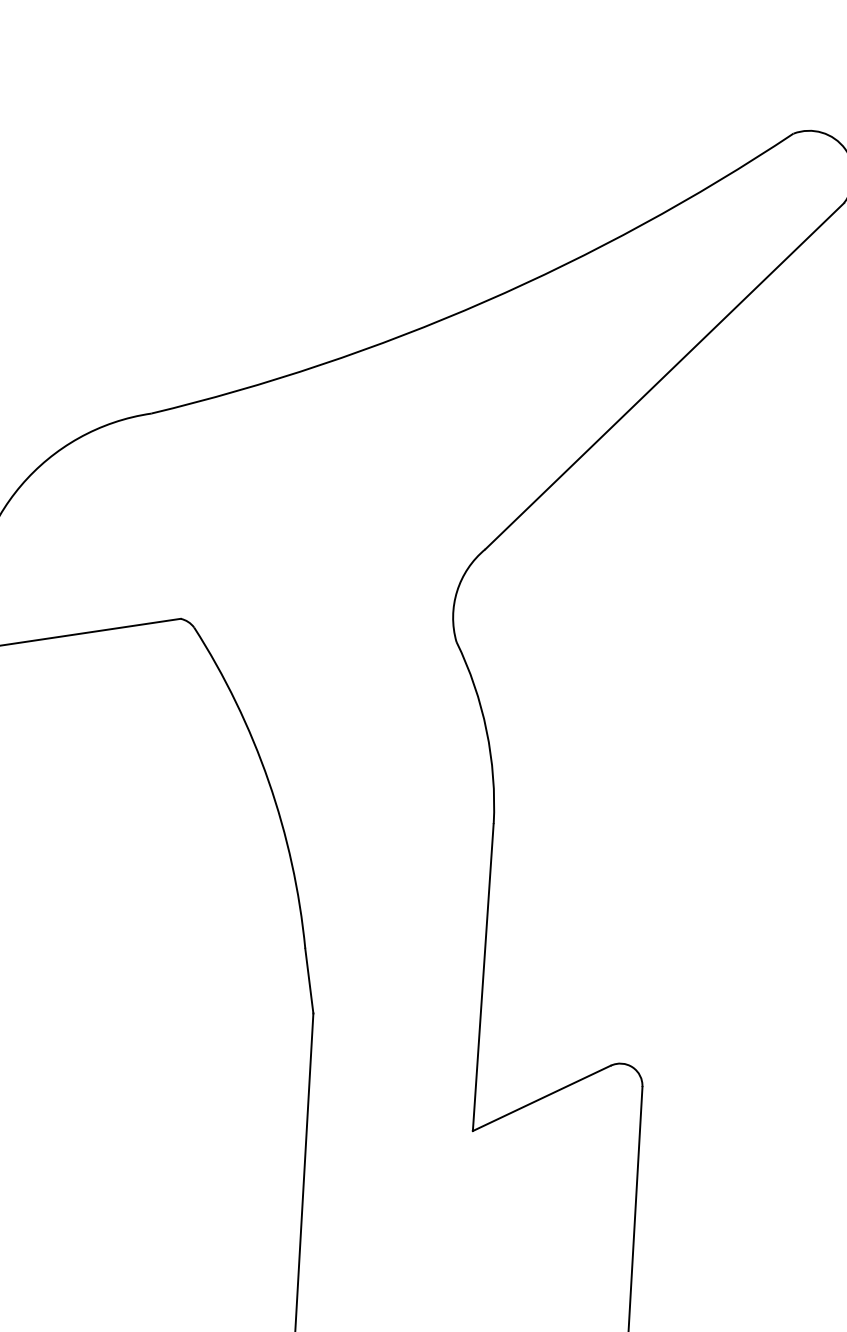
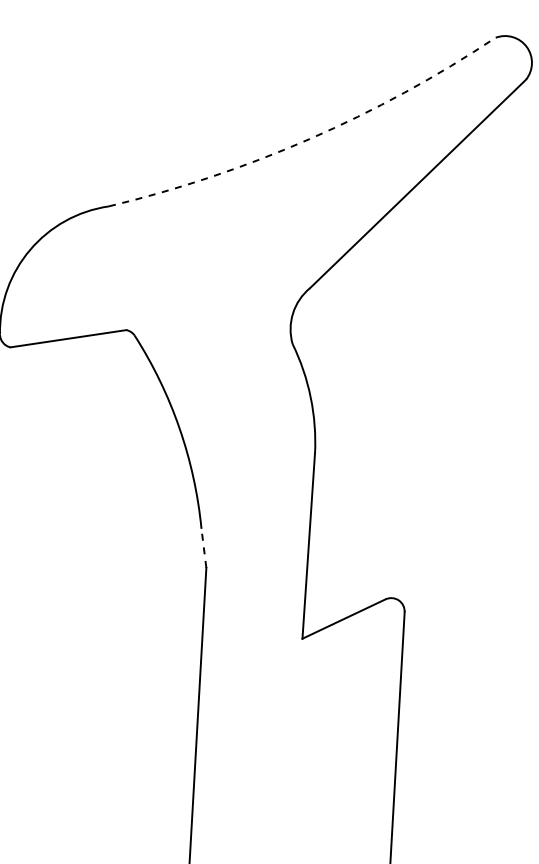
arc: (484, 302) -> (309, 139), solid -> dashed
line: (308, 981) -> (203, 548), solid -> dashed

